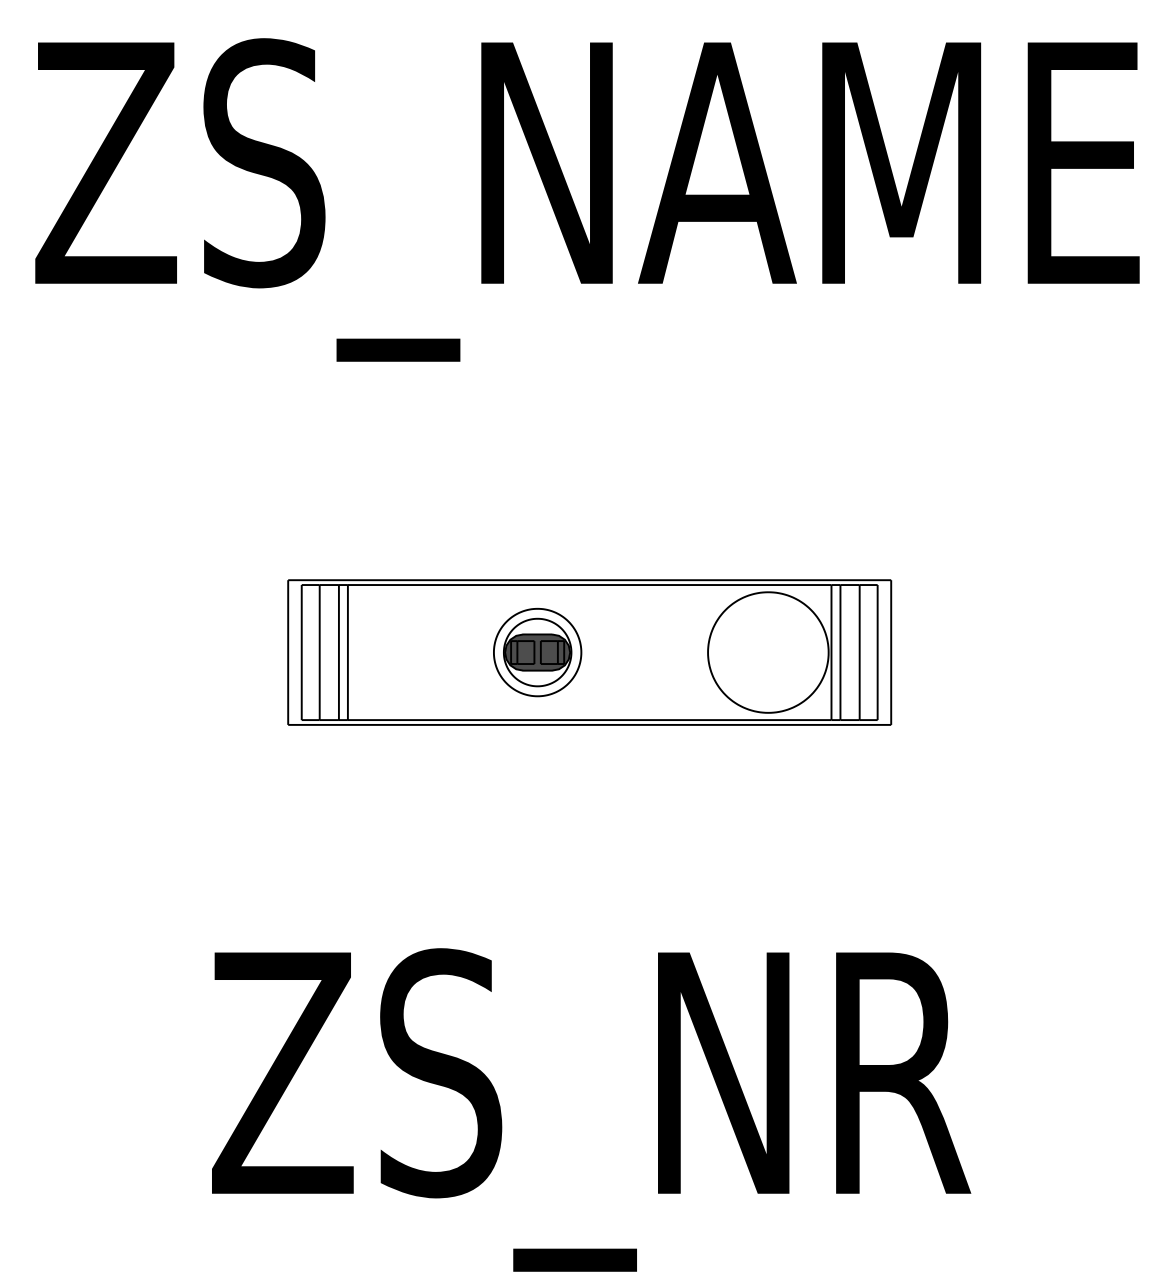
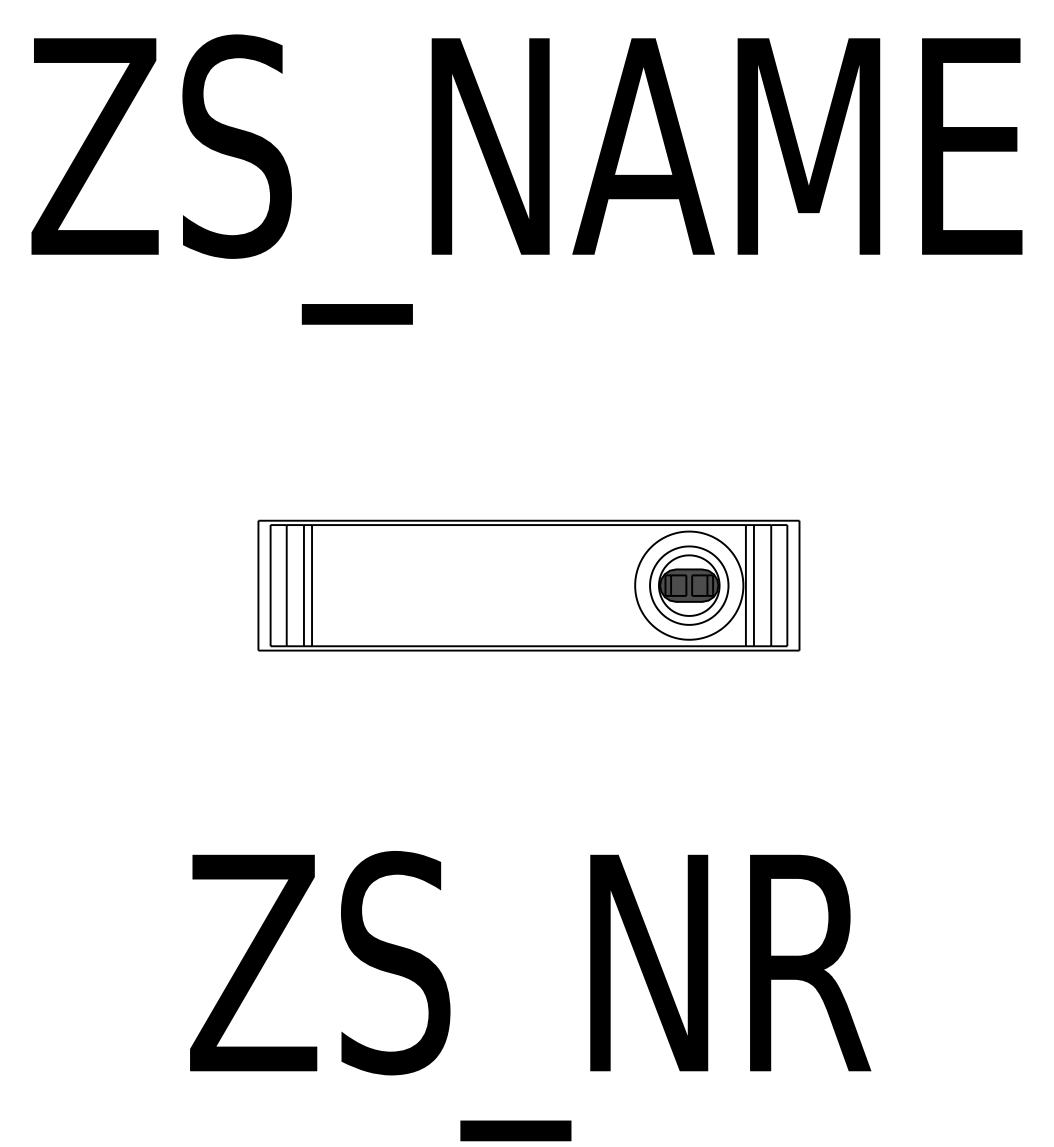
part: (537, 652) -> (689, 585), moved

